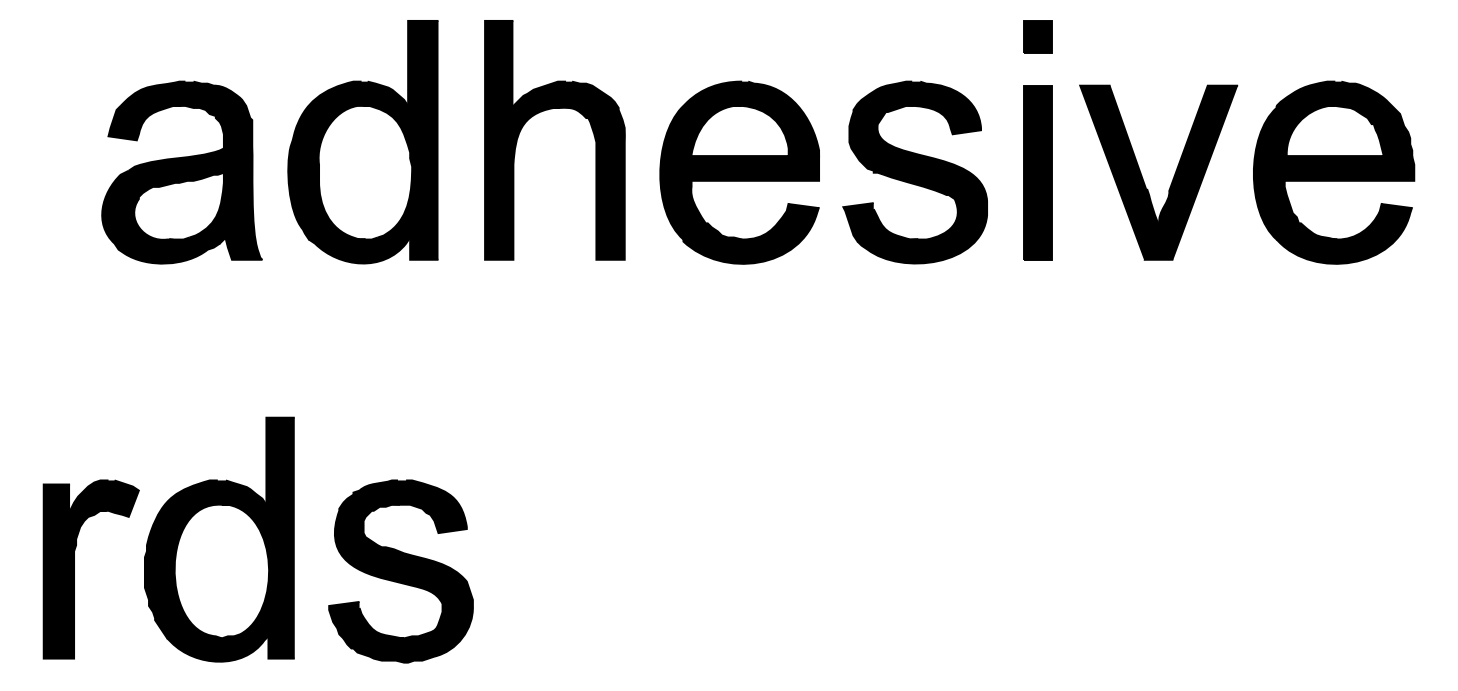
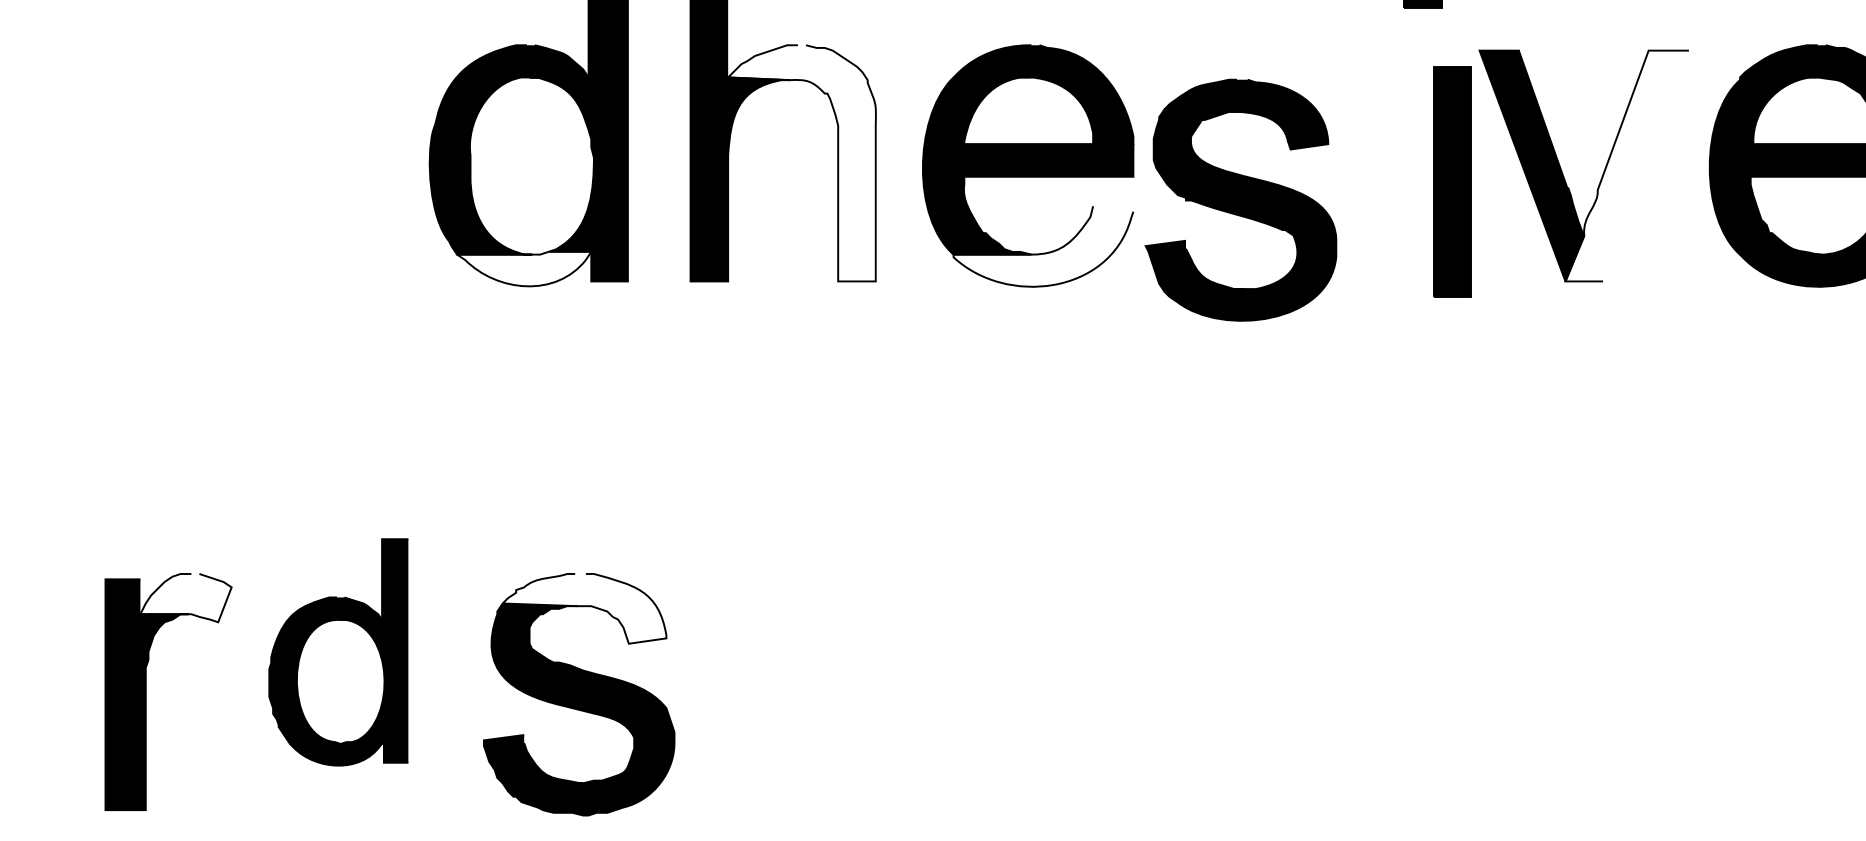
fill: (568, 170) -> (801, 163), removed
part: (181, 172) -> (288, 165), removed
part: (914, 172) -> (1240, 200), moved
part: (1037, 172) -> (1452, 181), moved
fill: (1191, 172) -> (1627, 165), removed
fill: (751, 233) -> (1043, 246), removed
fill: (359, 250) -> (524, 269), removed
fill: (104, 498) -> (186, 597), removed
fill: (404, 506) -> (583, 608), removed
part: (219, 539) -> (338, 652), size x0.7

